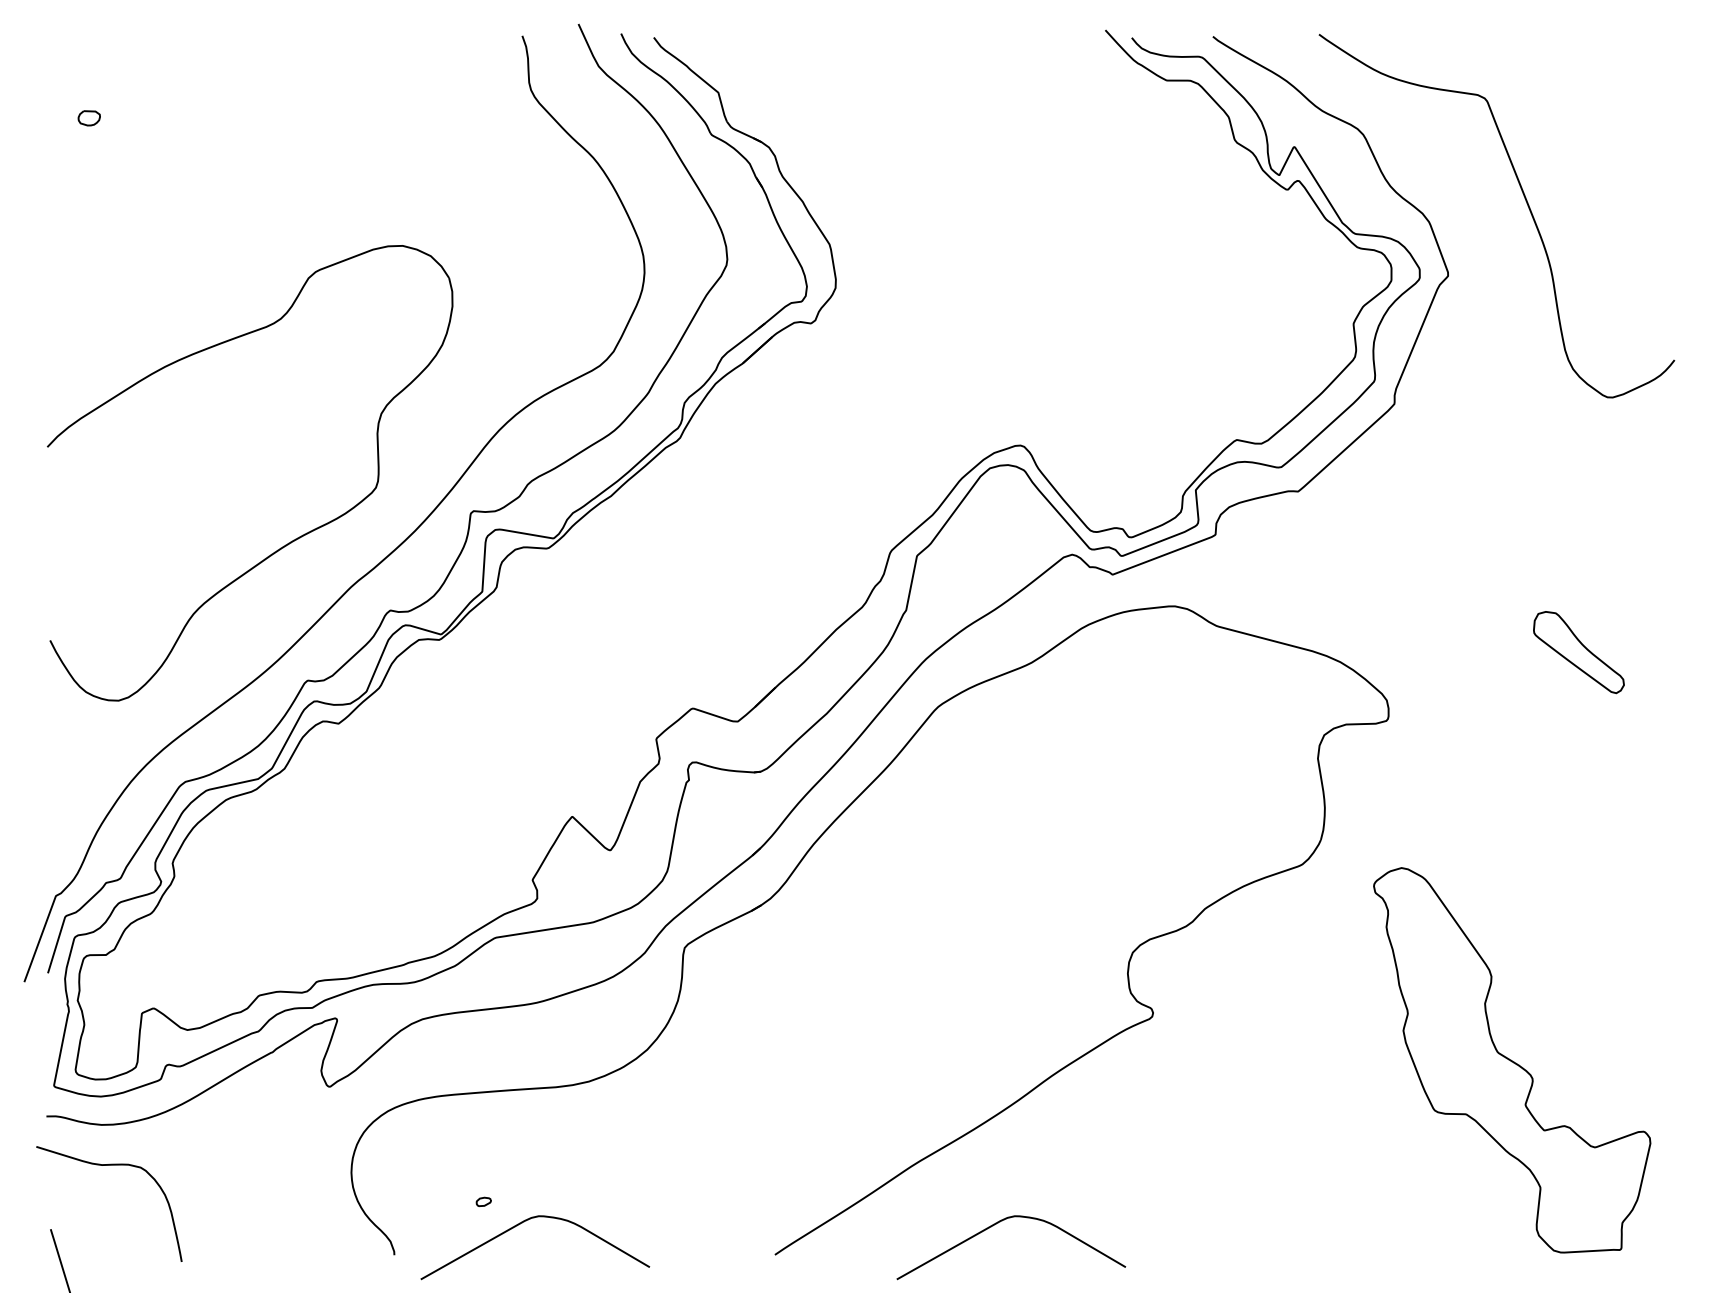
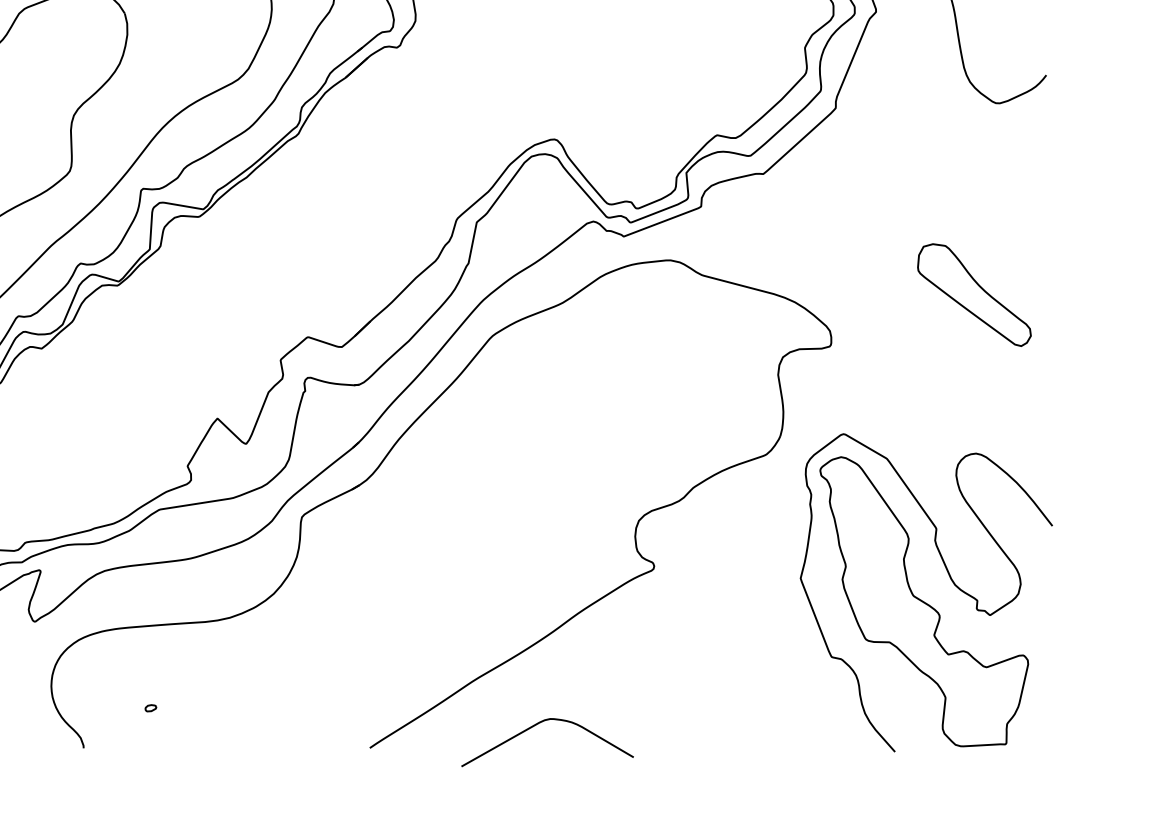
part: (1578, 652) -> (974, 295), size x1.67
curve: (1546, 1029) -> (950, 578), added
curve: (522, 1223) -> (180, 724), removed

